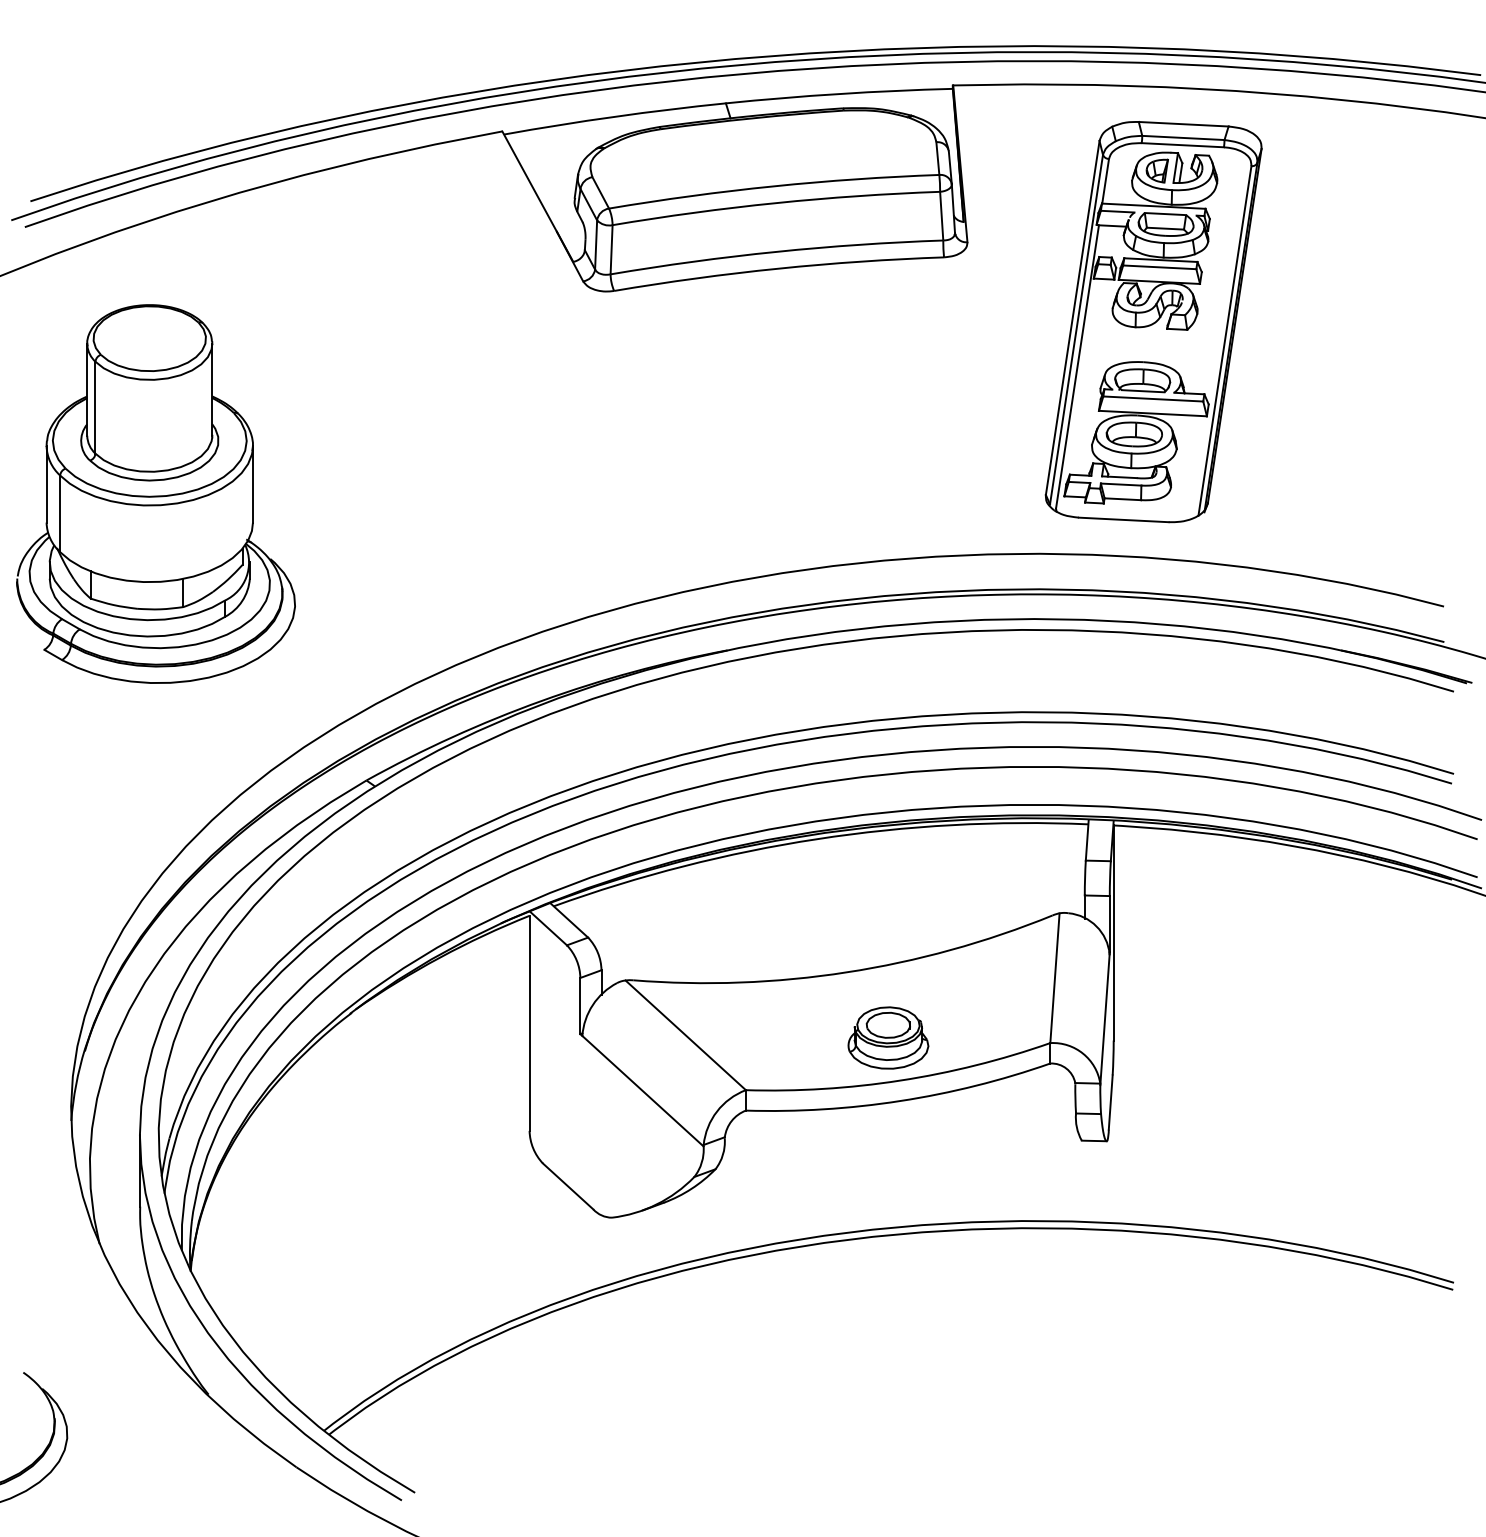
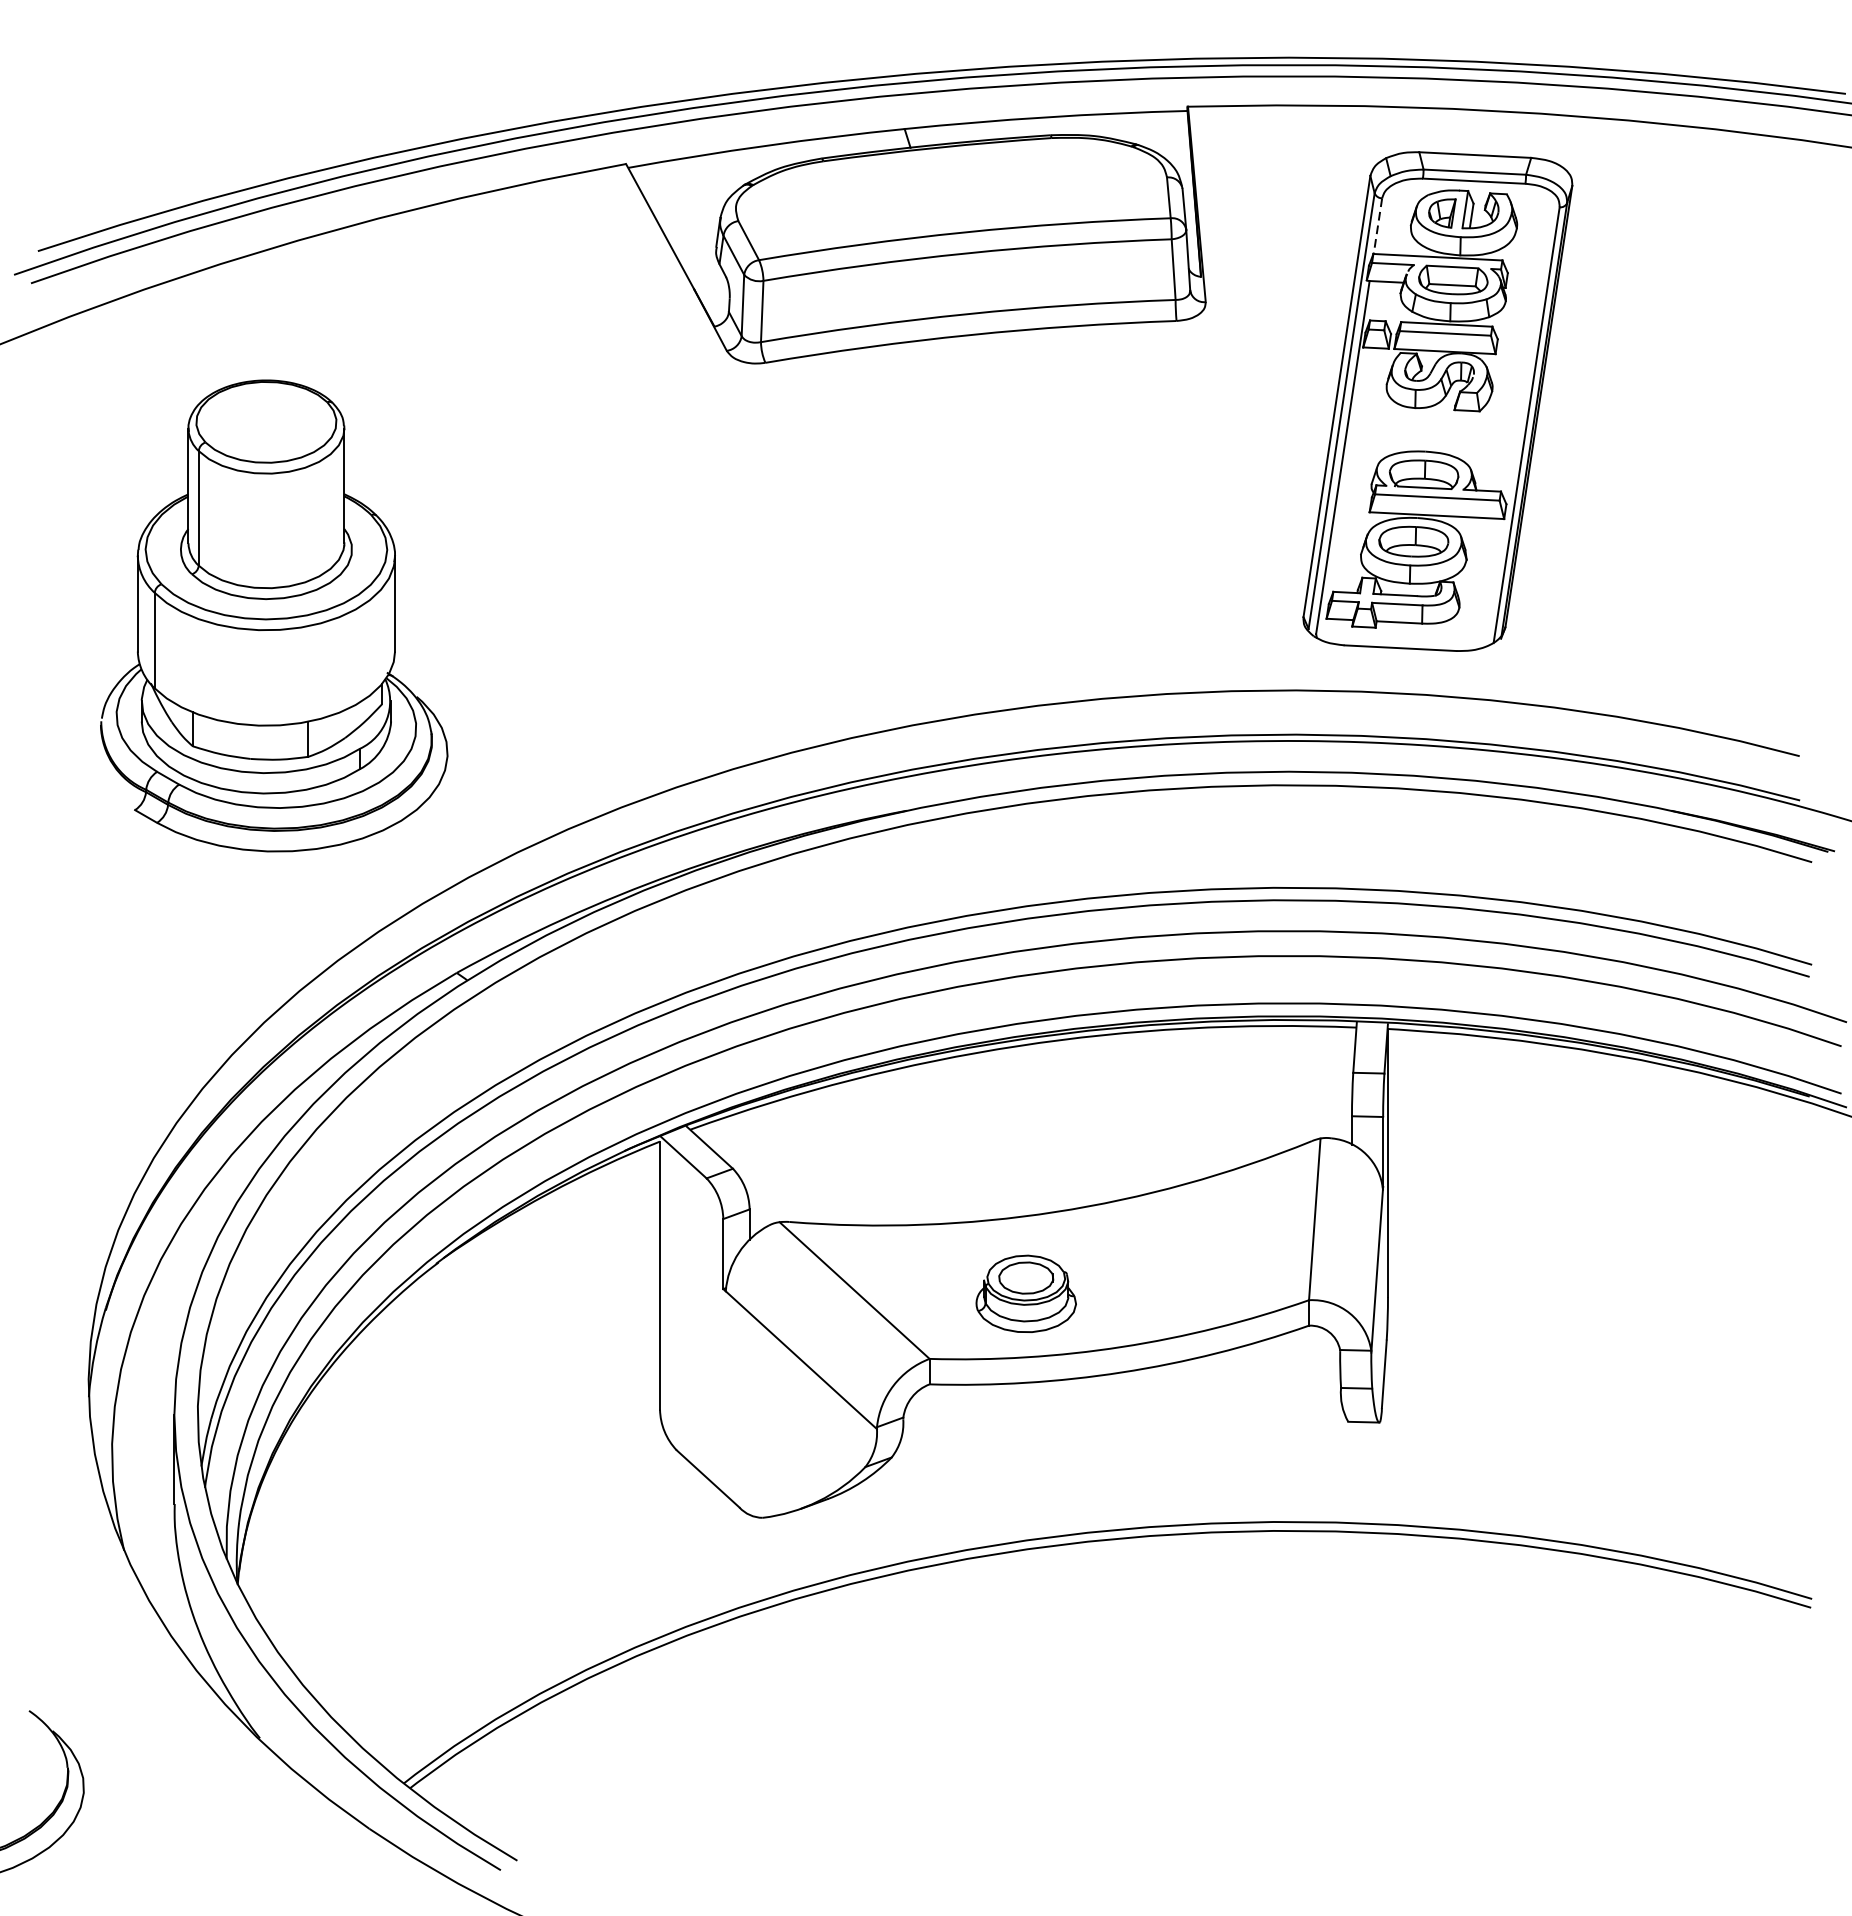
line: (1105, 181) -> (1377, 226), solid -> dashed
part: (155, 493) -> (273, 615), moved
part: (888, 1037) -> (1026, 1293), moved

